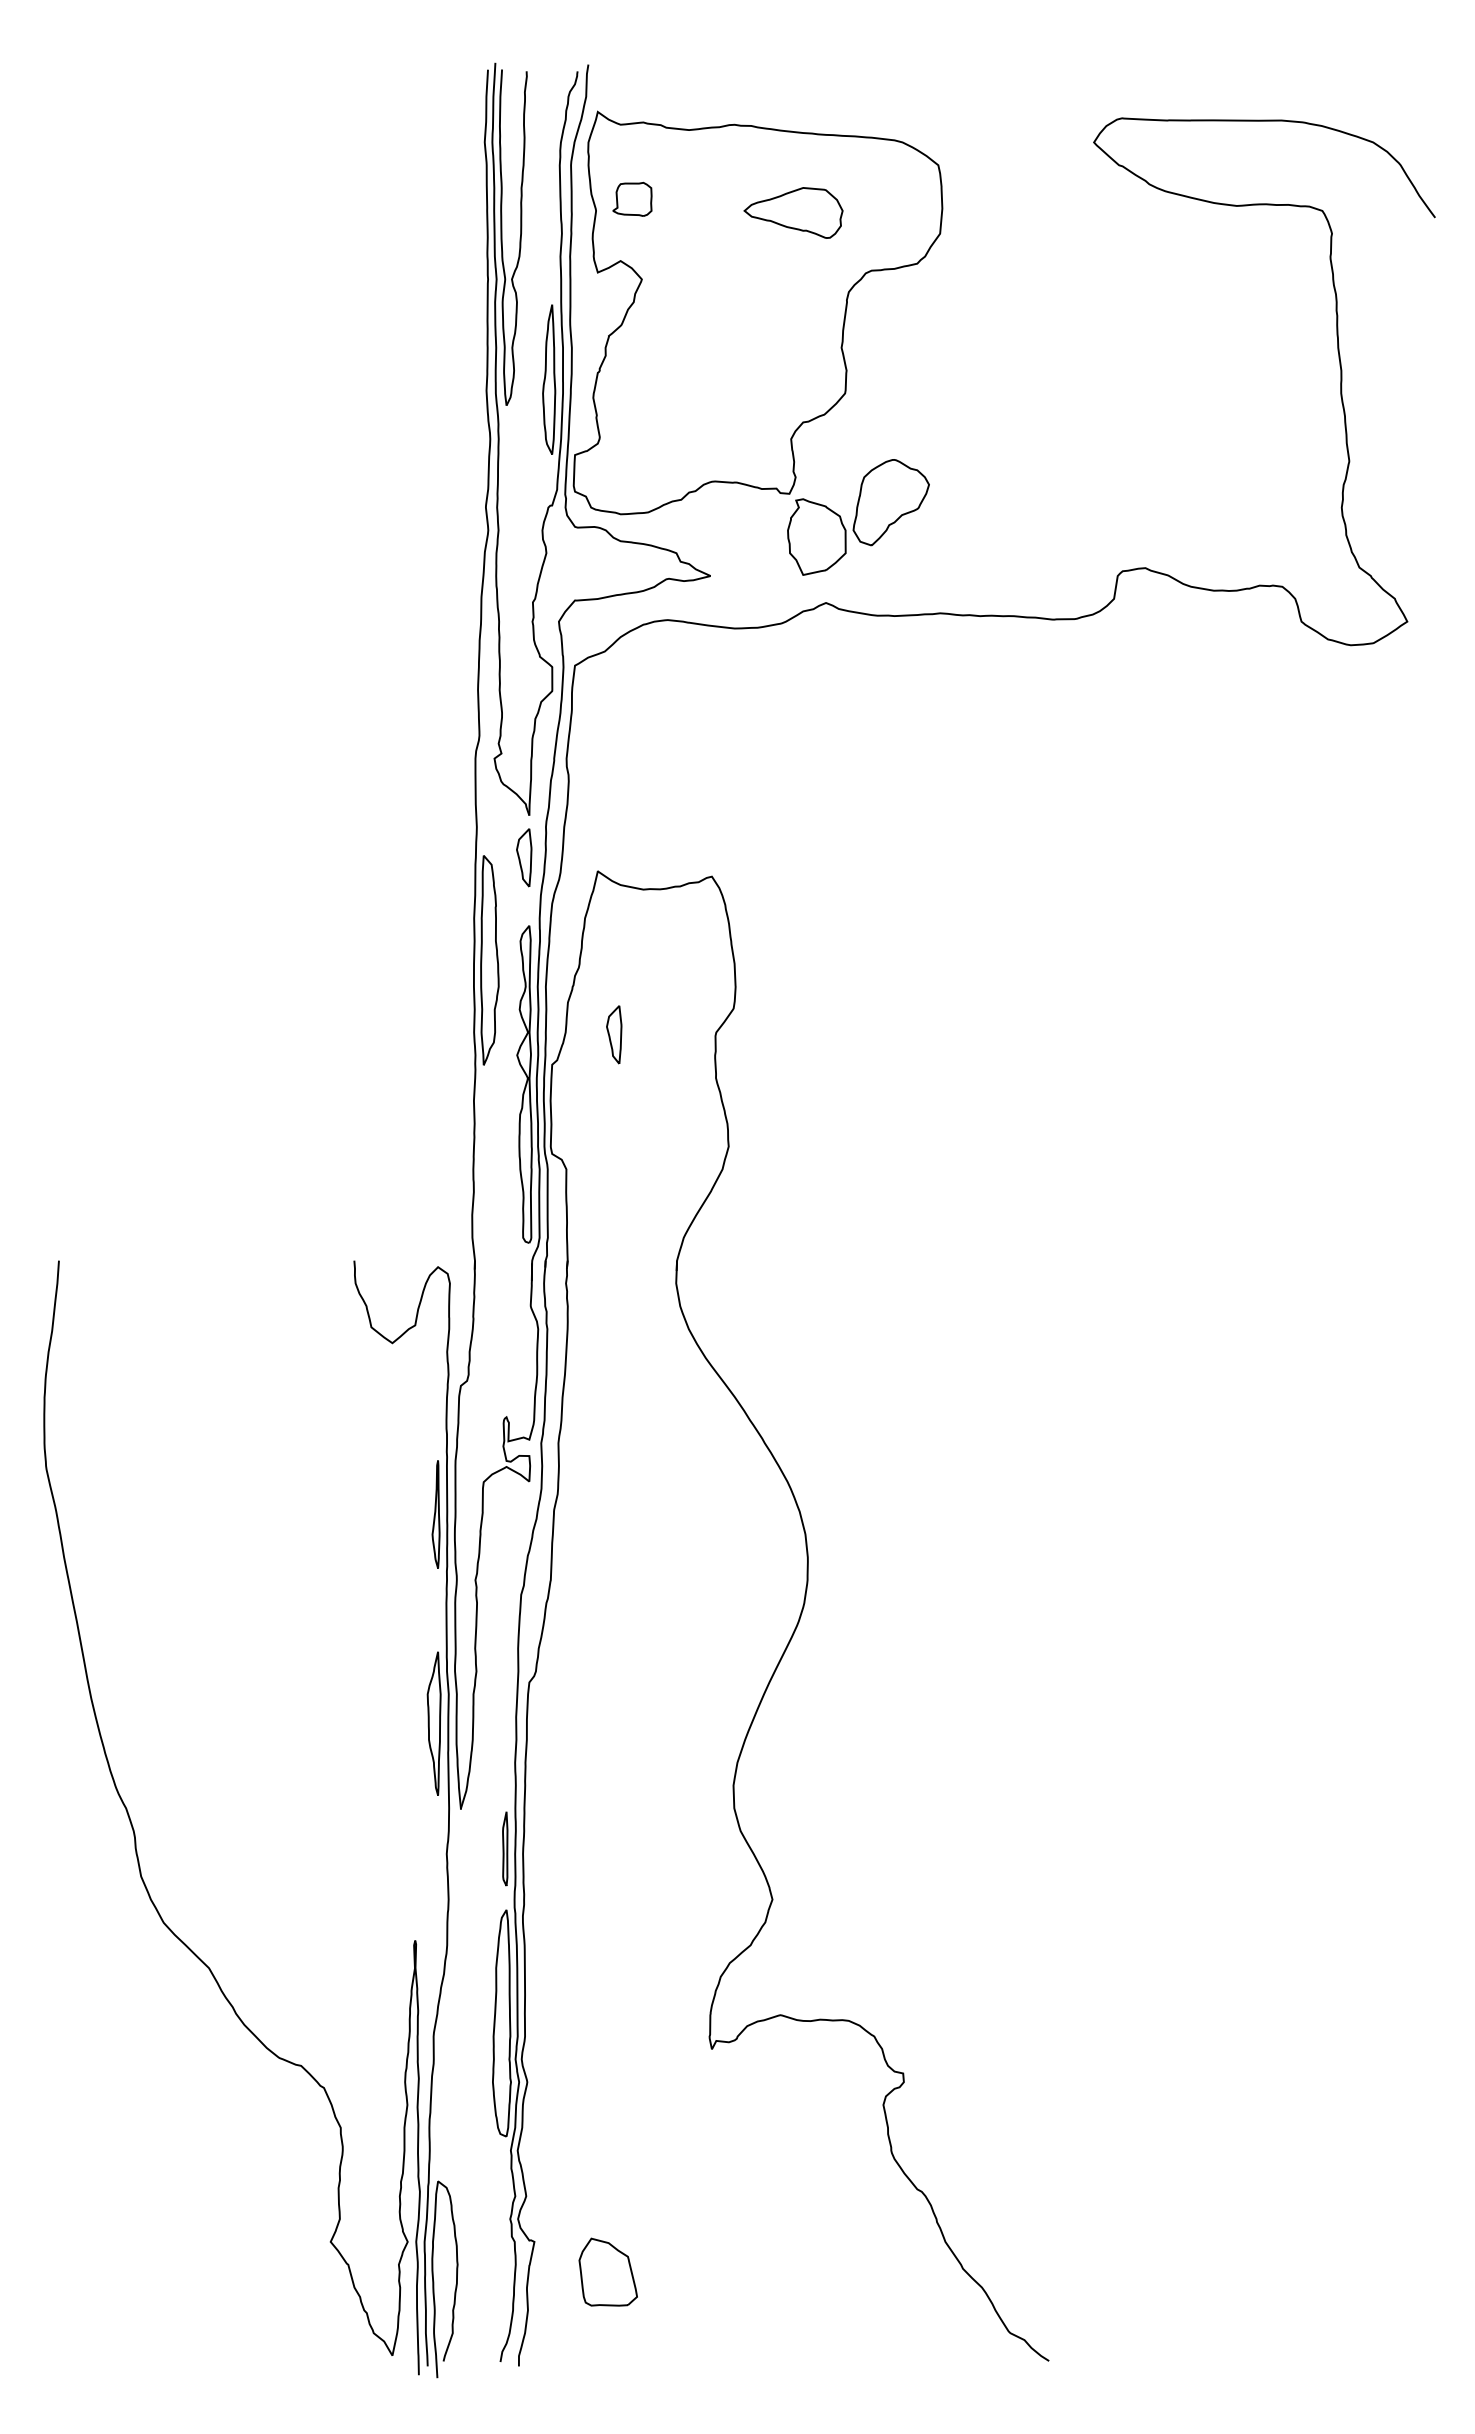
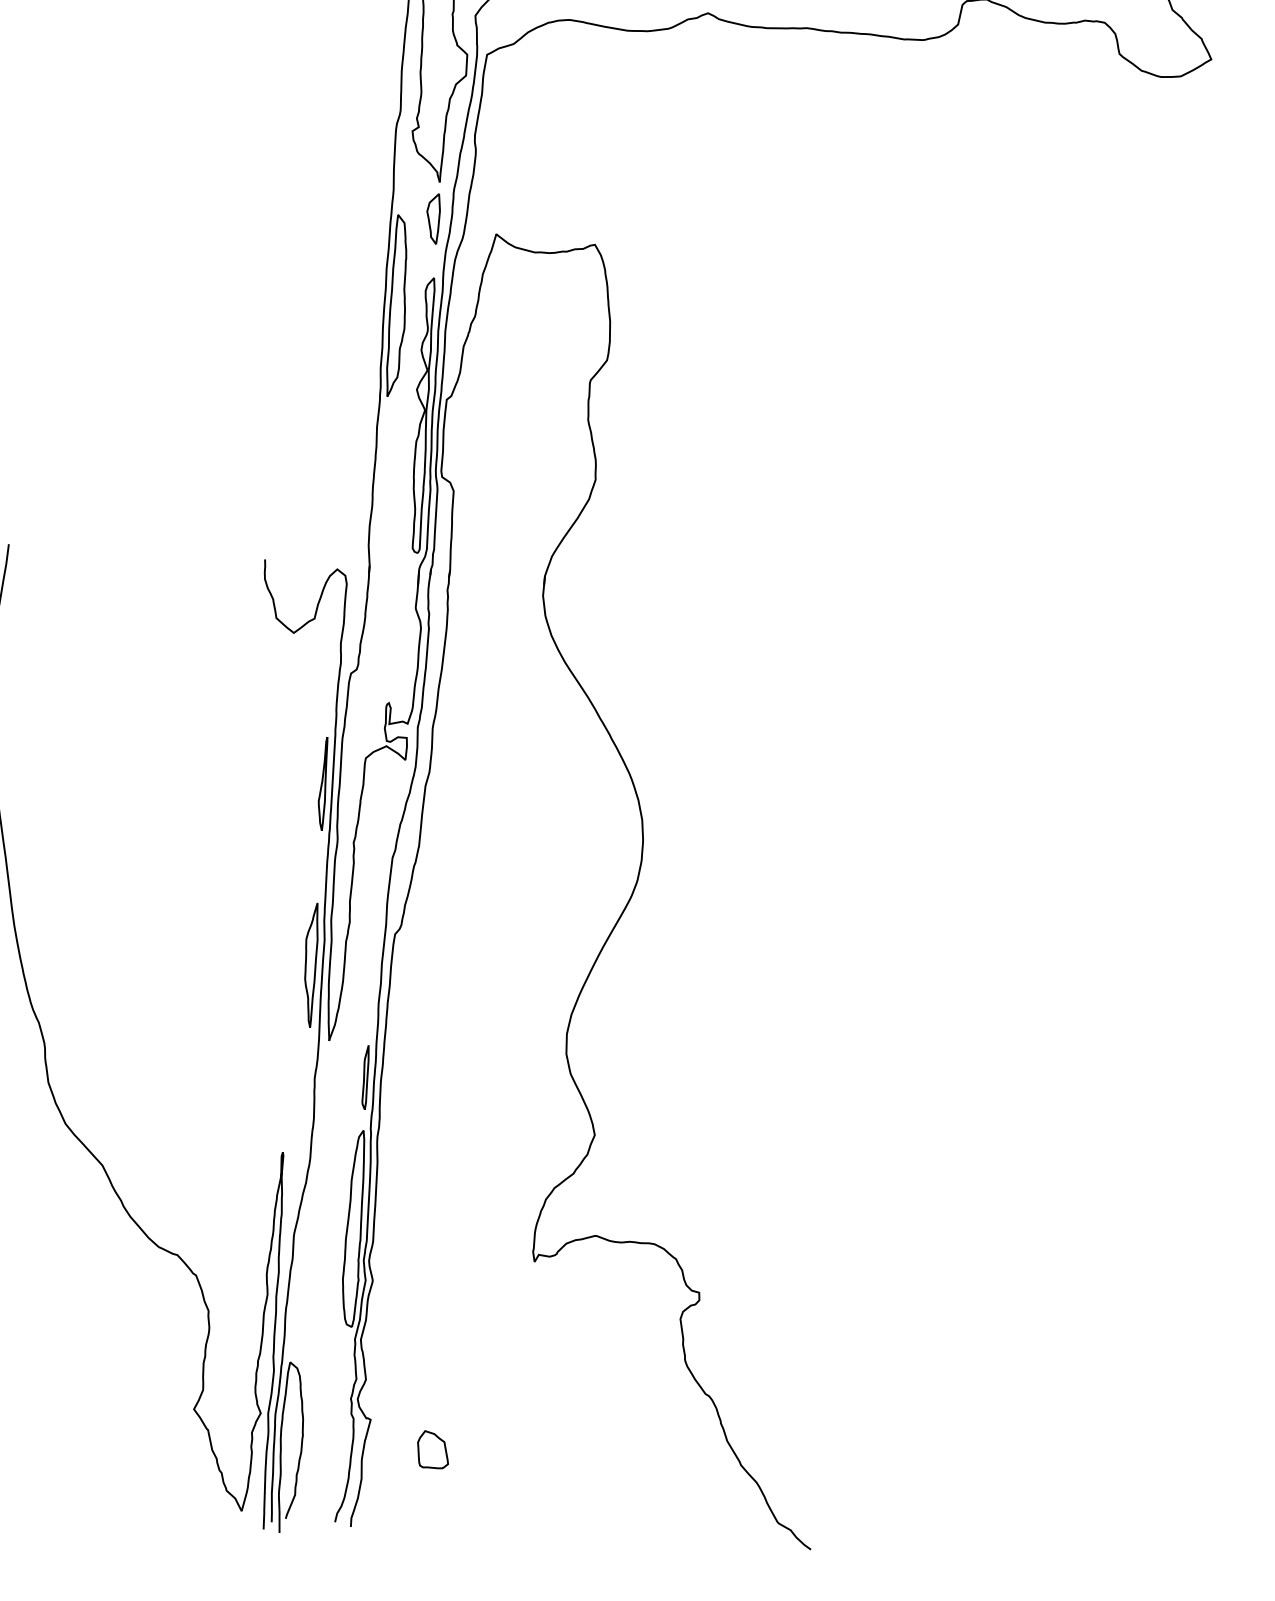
part: (614, 1034) -> (502, 376), removed
part: (608, 2271) -> (433, 1449), size x0.62

